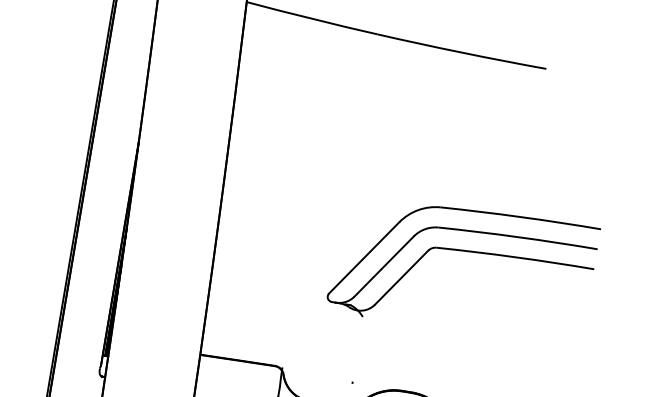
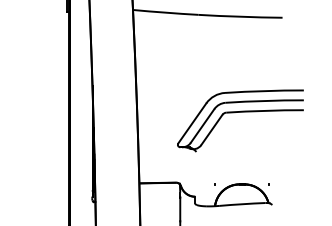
part: (465, 252) -> (240, 112), moved

